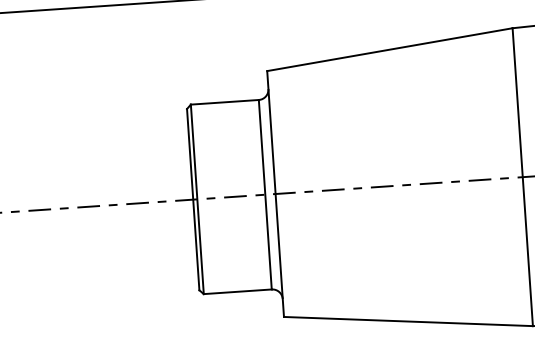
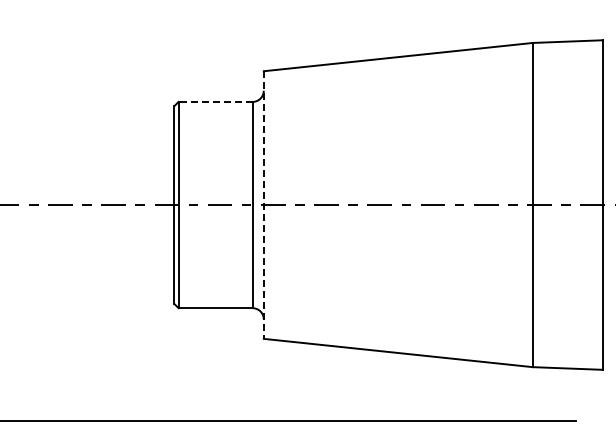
line: (224, 101) -> (215, 101), solid -> dashed
line: (275, 194) -> (263, 205), solid -> dashed

